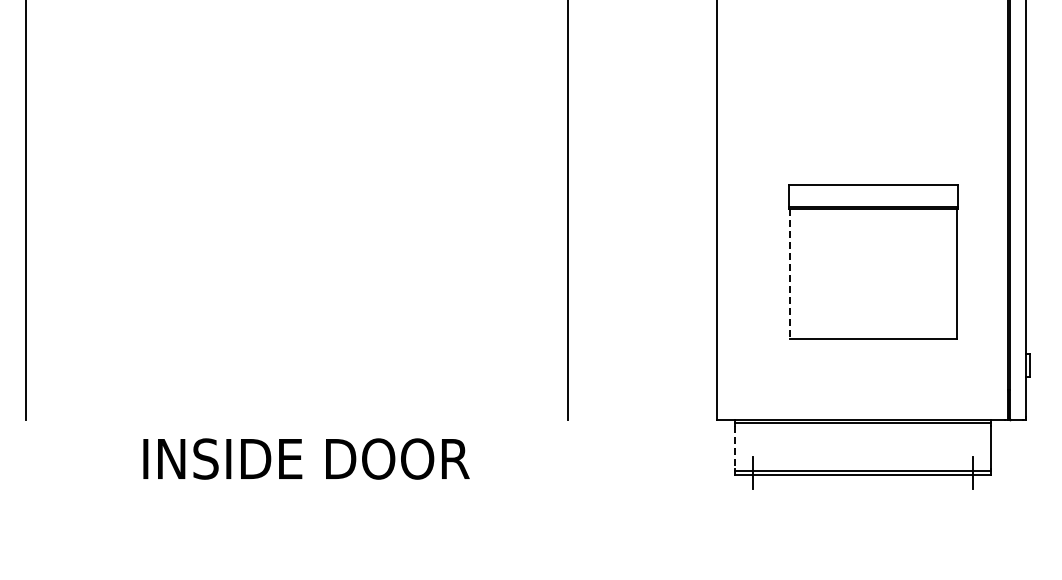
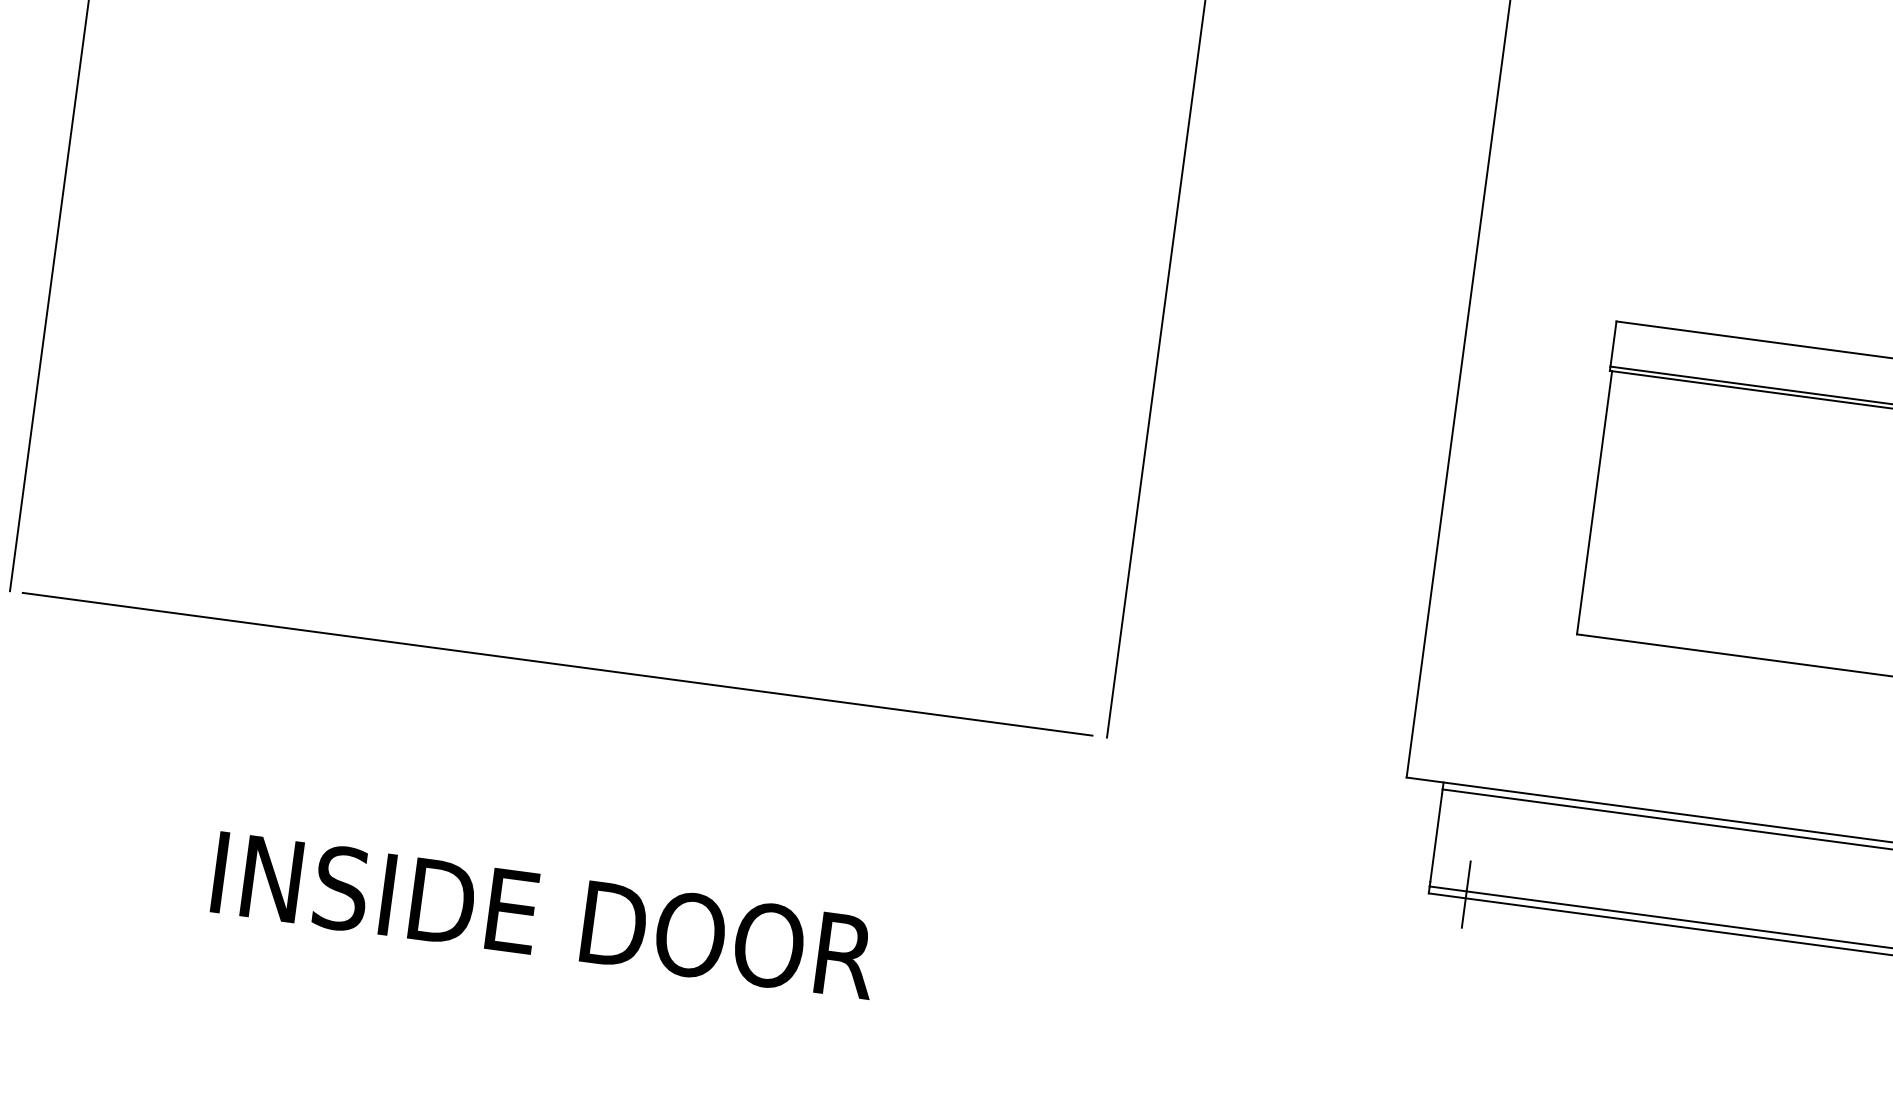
line: (790, 274) -> (1595, 503), dashed -> solid
line: (296, 420) -> (557, 665), added
line: (734, 447) -> (1435, 837), dashed -> solid
text: (306, 458) -> (544, 914), moved

